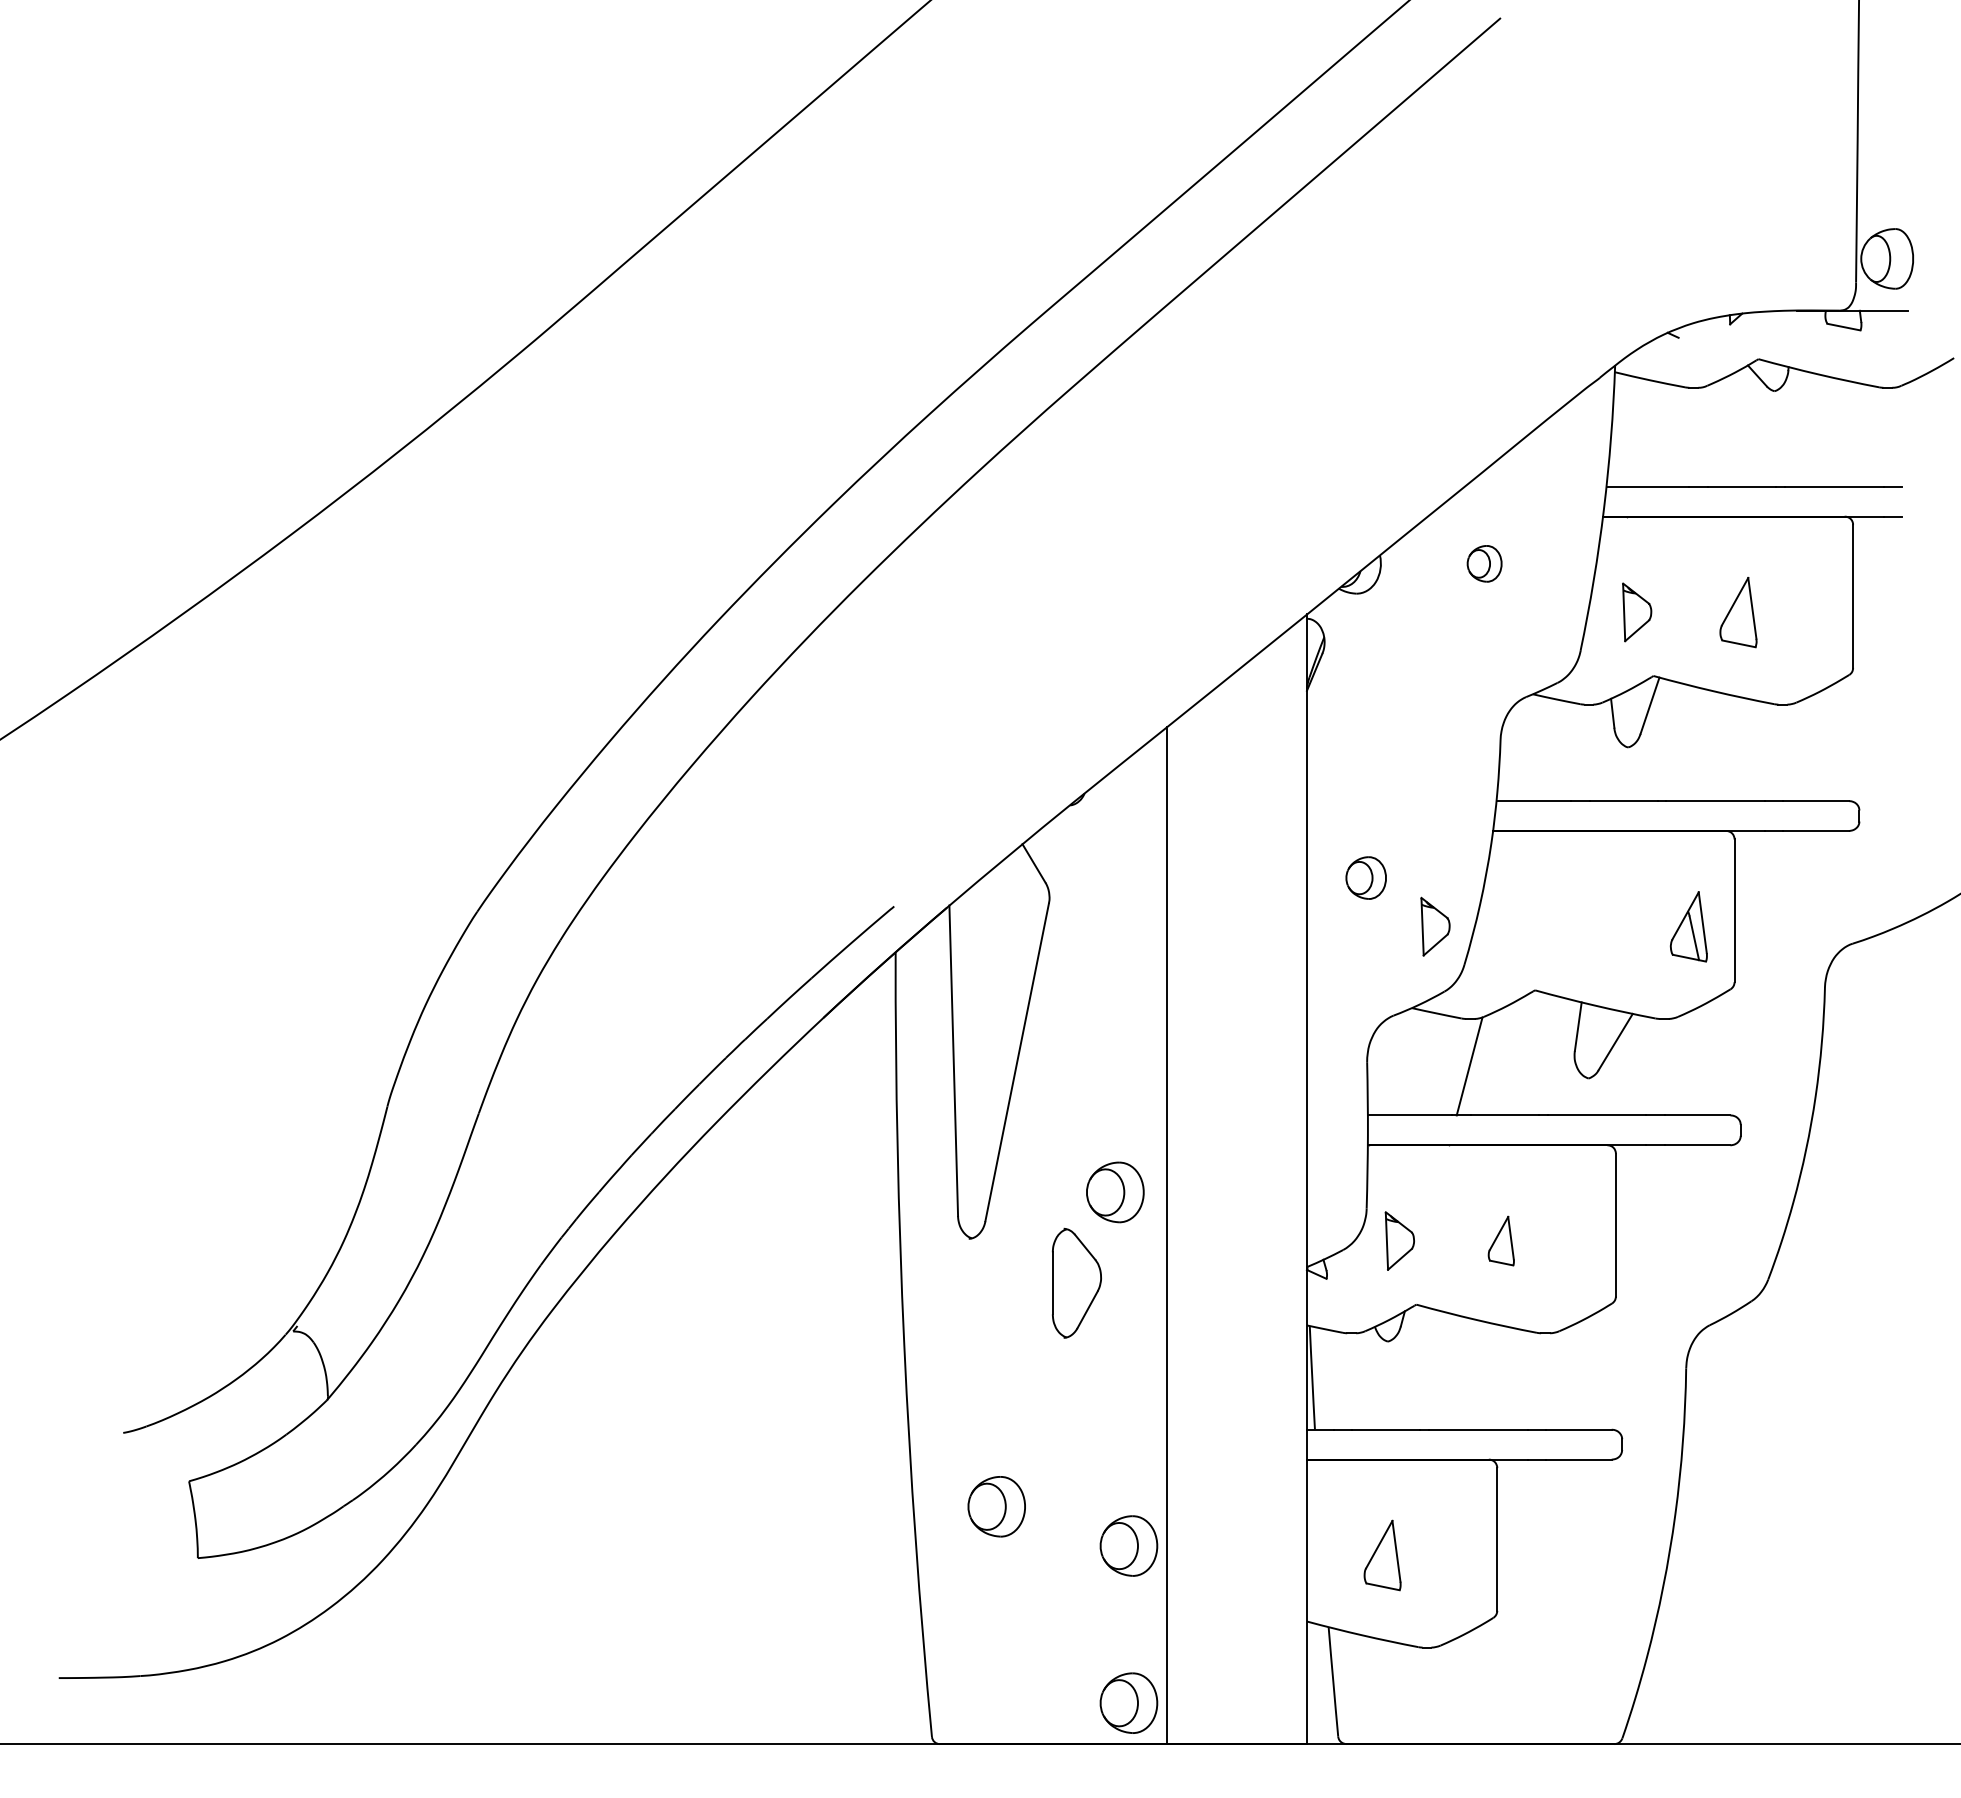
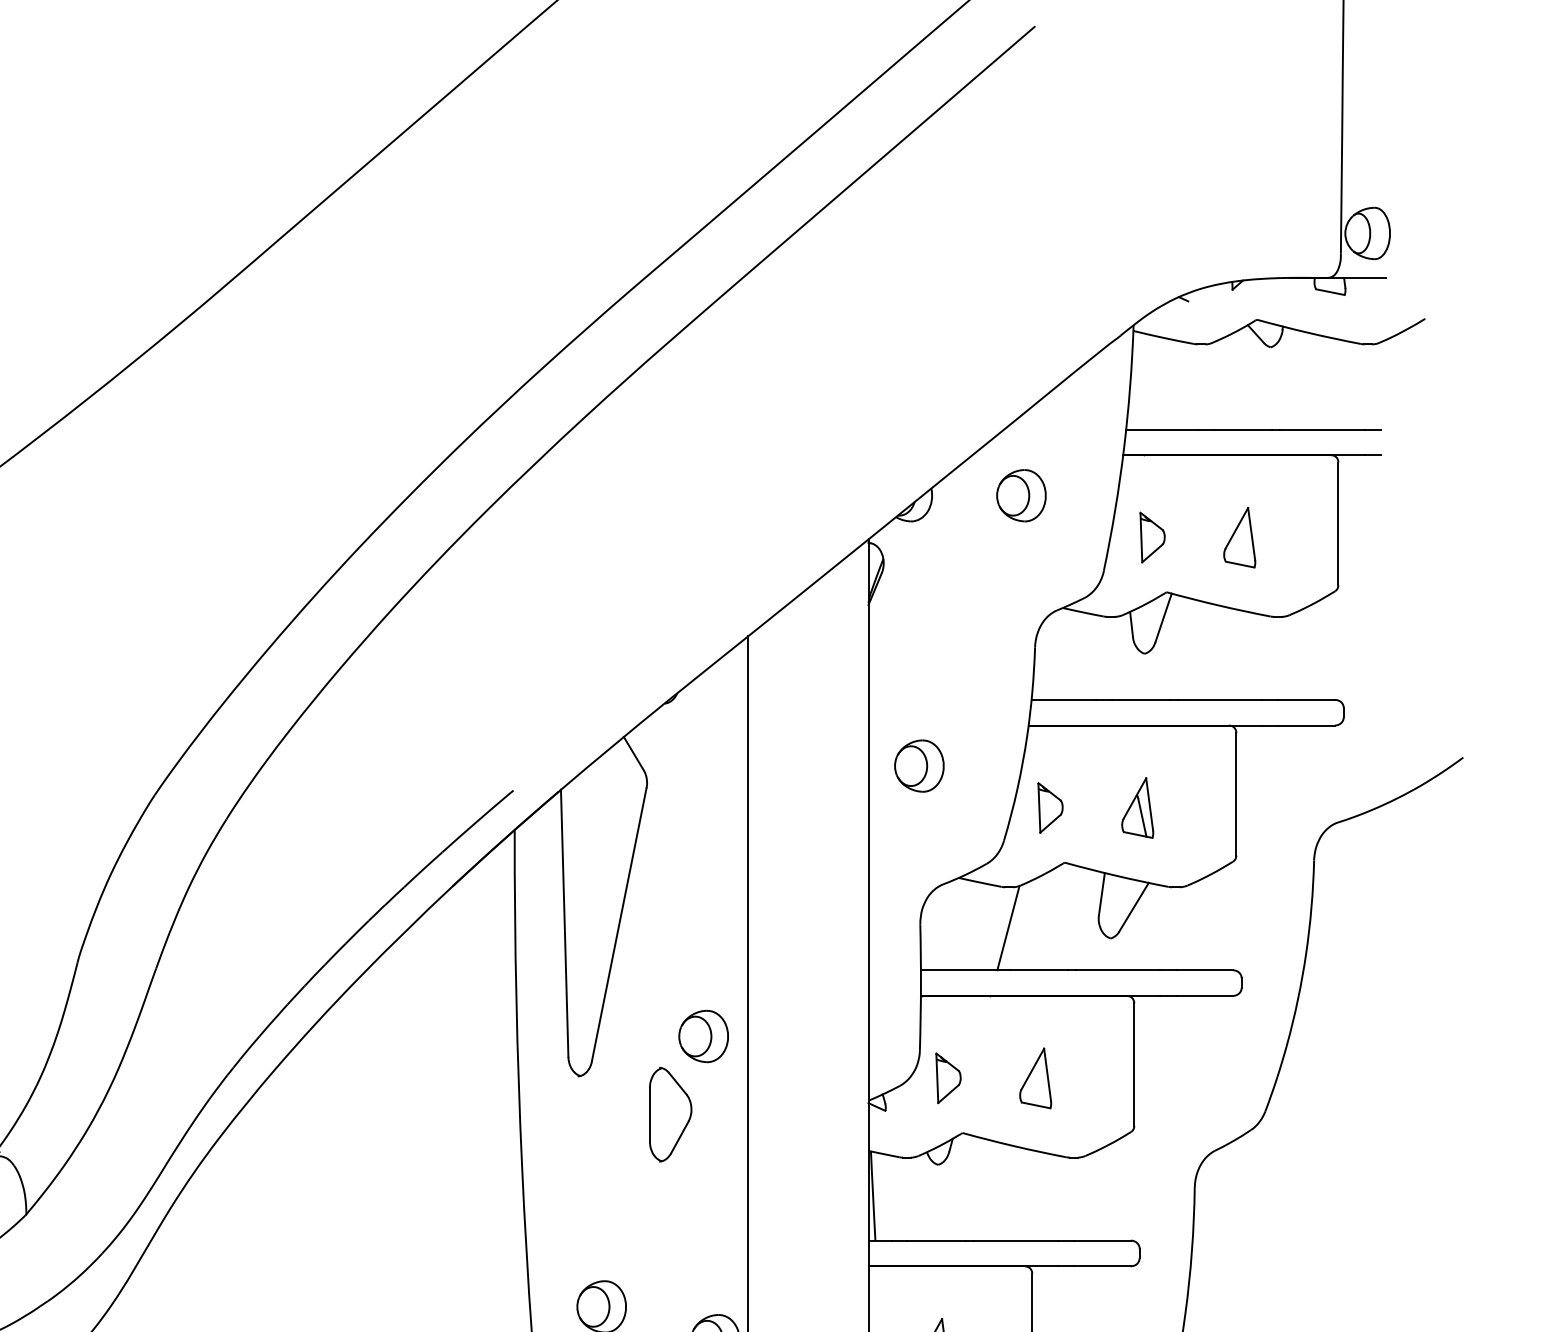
part: (1484, 563) -> (1021, 495), size x1.67
part: (1366, 877) -> (919, 765), size x1.43
part: (1435, 926) -> (1050, 807), moved
part: (1688, 926) -> (1137, 807), moved
part: (1501, 1240) -> (1035, 1077), size x1.43

